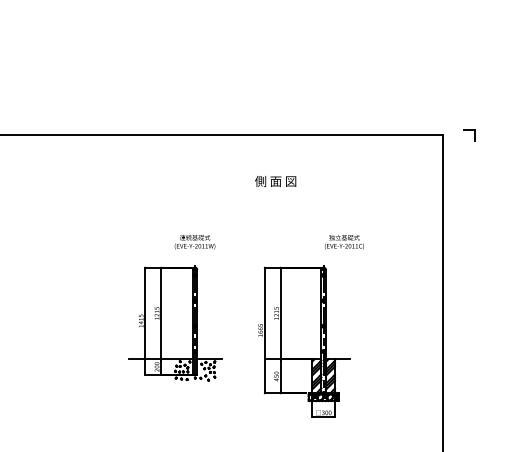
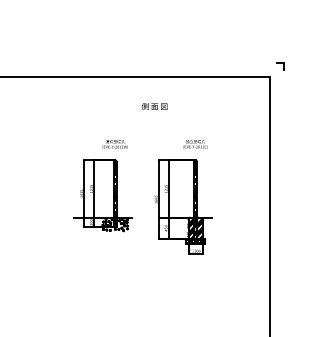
part: (469, 134) -> (280, 66), moved
text: (275, 181) -> (154, 106), moved
text: (344, 242) -> (195, 144), moved

